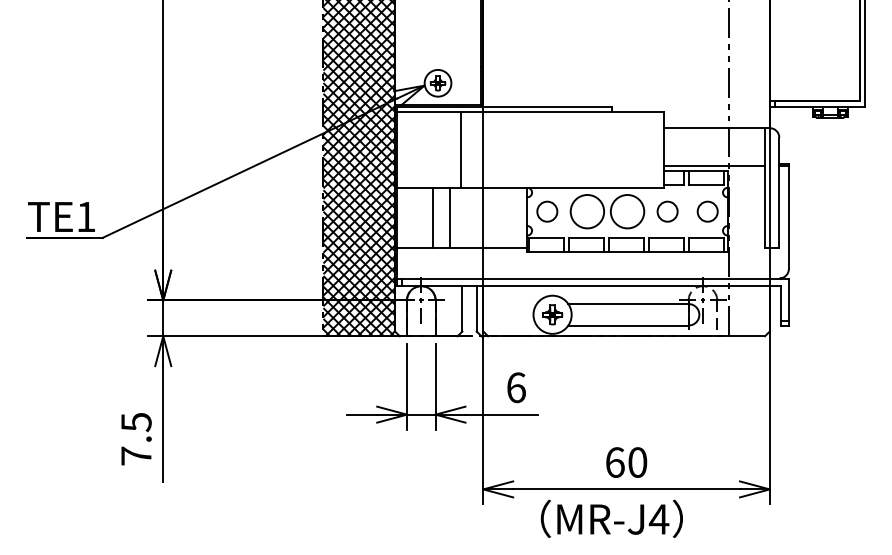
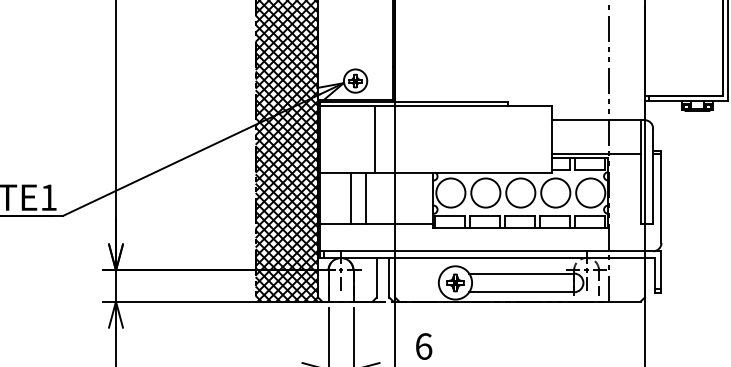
circle: (547, 211) -> (451, 192), size x1.67
circle: (667, 211) -> (555, 192), size x1.67
circle: (707, 211) -> (590, 192), size x1.67

